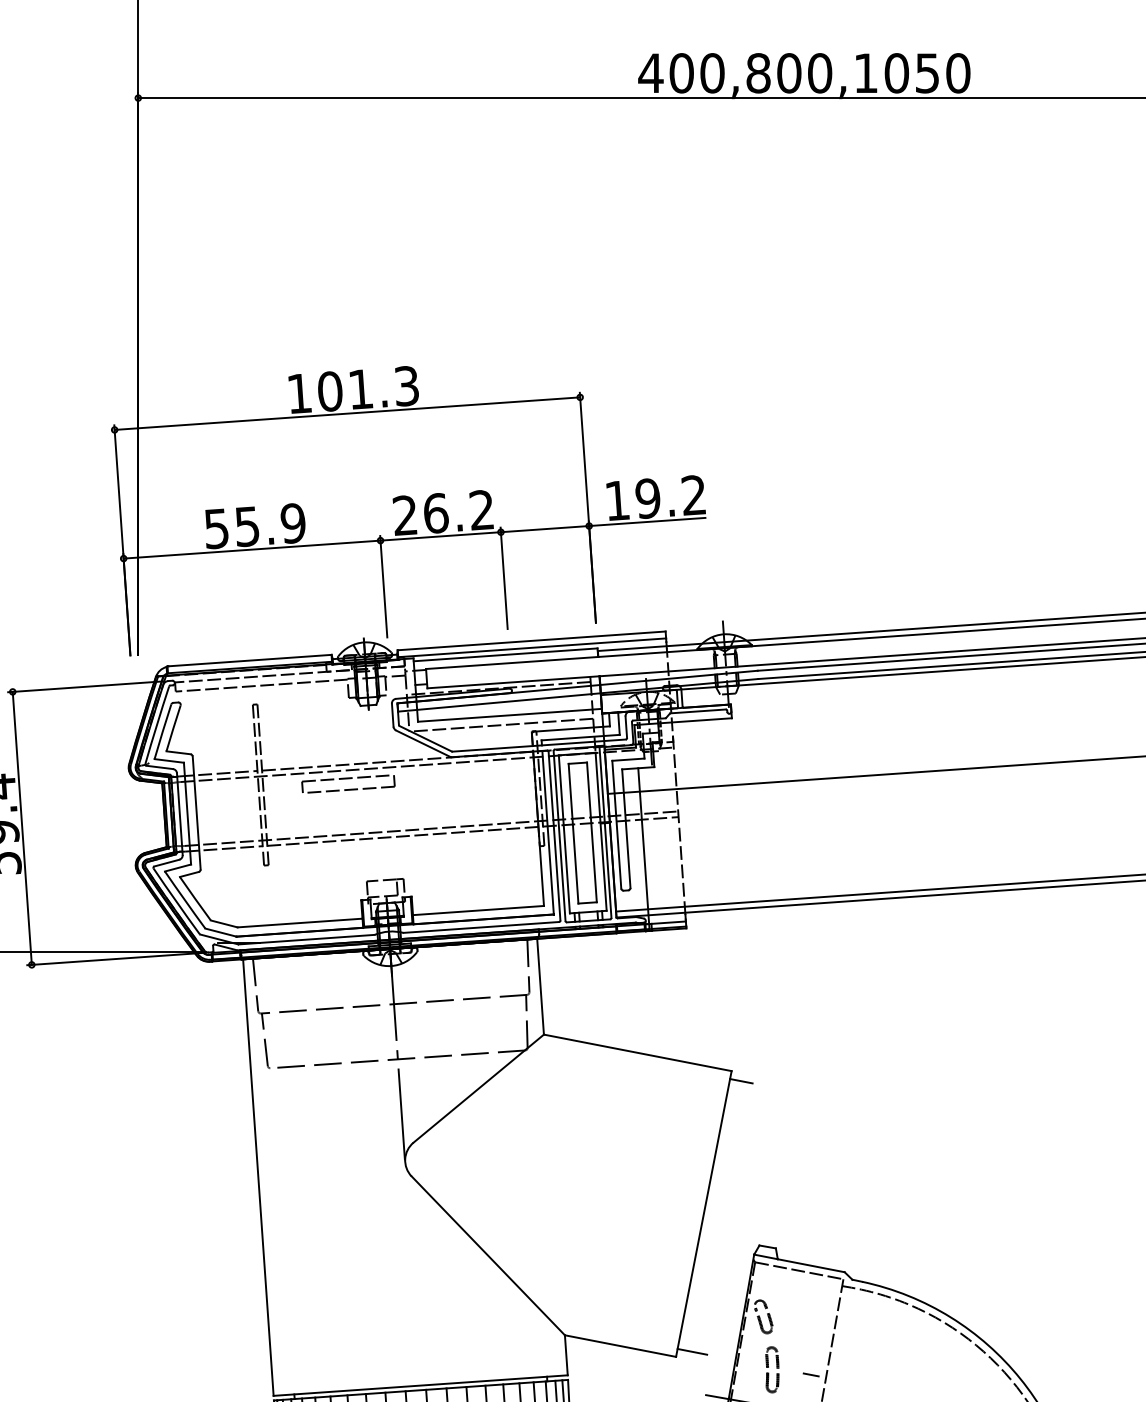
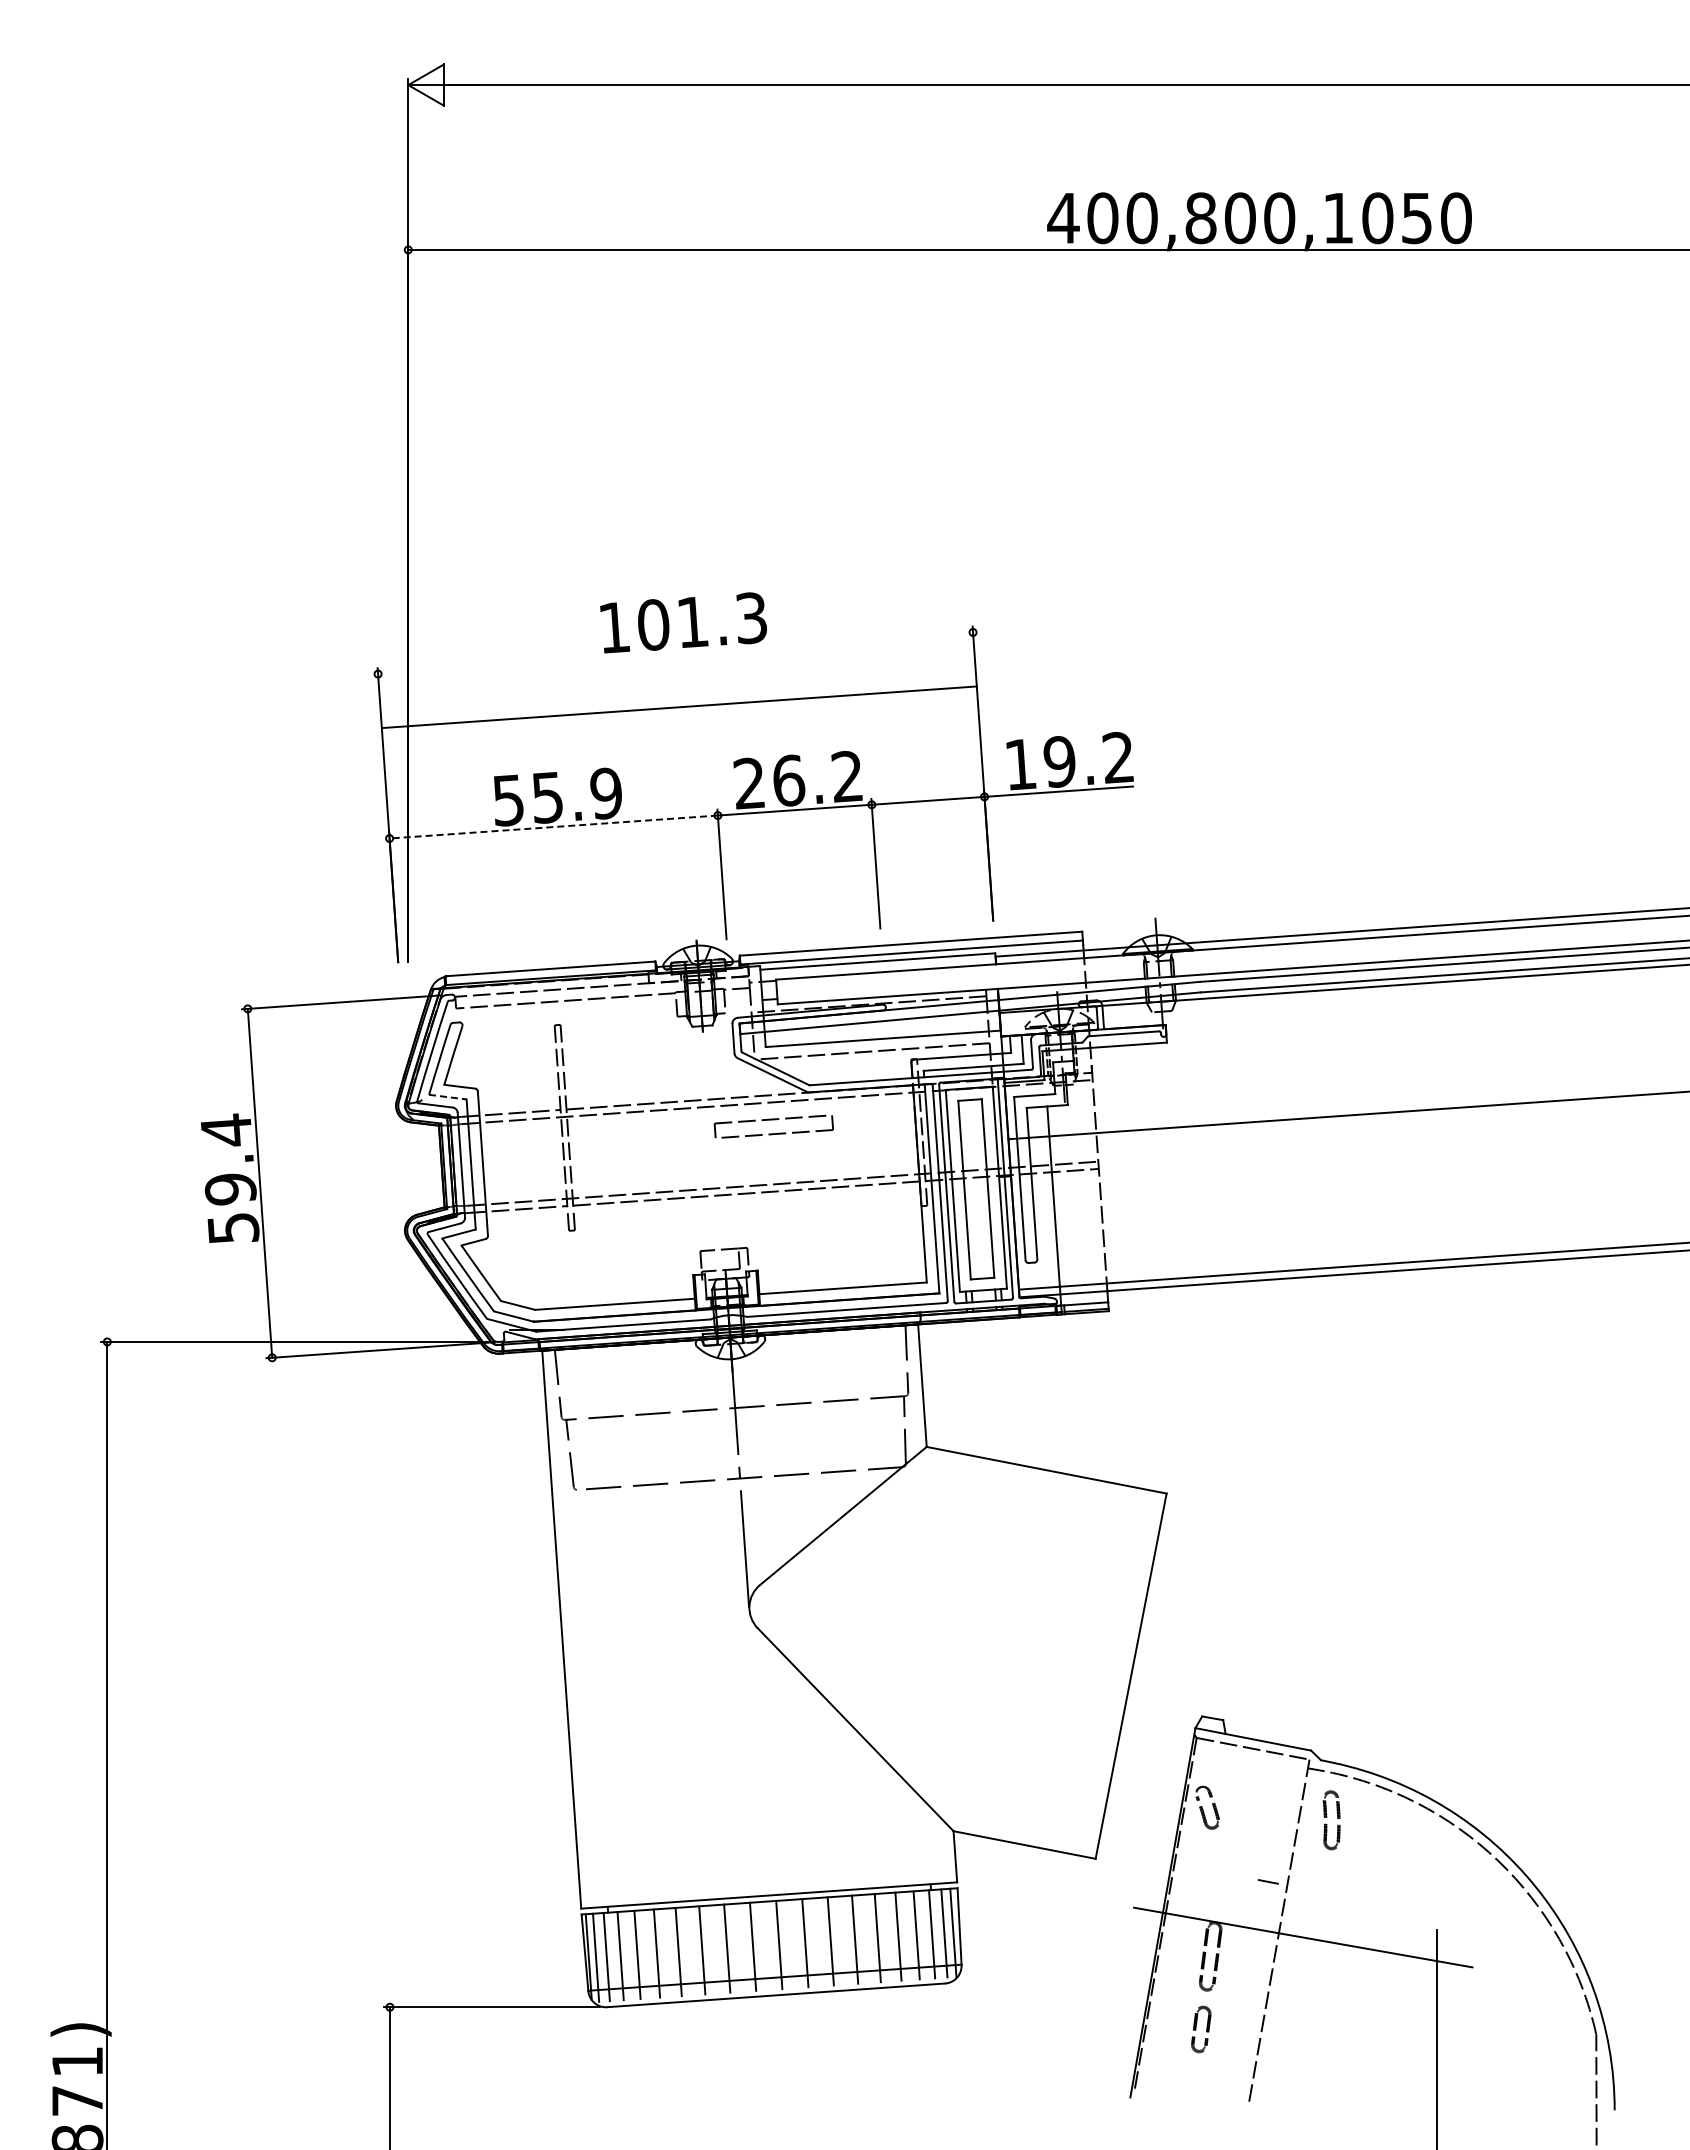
line: (347, 413) -> (679, 707), moved
line: (251, 549) -> (553, 827), solid -> dashed
line: (168, 761) -> (447, 1097), solid -> dashed
part: (348, 783) -> (773, 1126), moved
line: (740, 1081) -> (1178, 1506), removed
line: (692, 1351) -> (1116, 1852), removed
part: (772, 1369) -> (1331, 1820), moved

